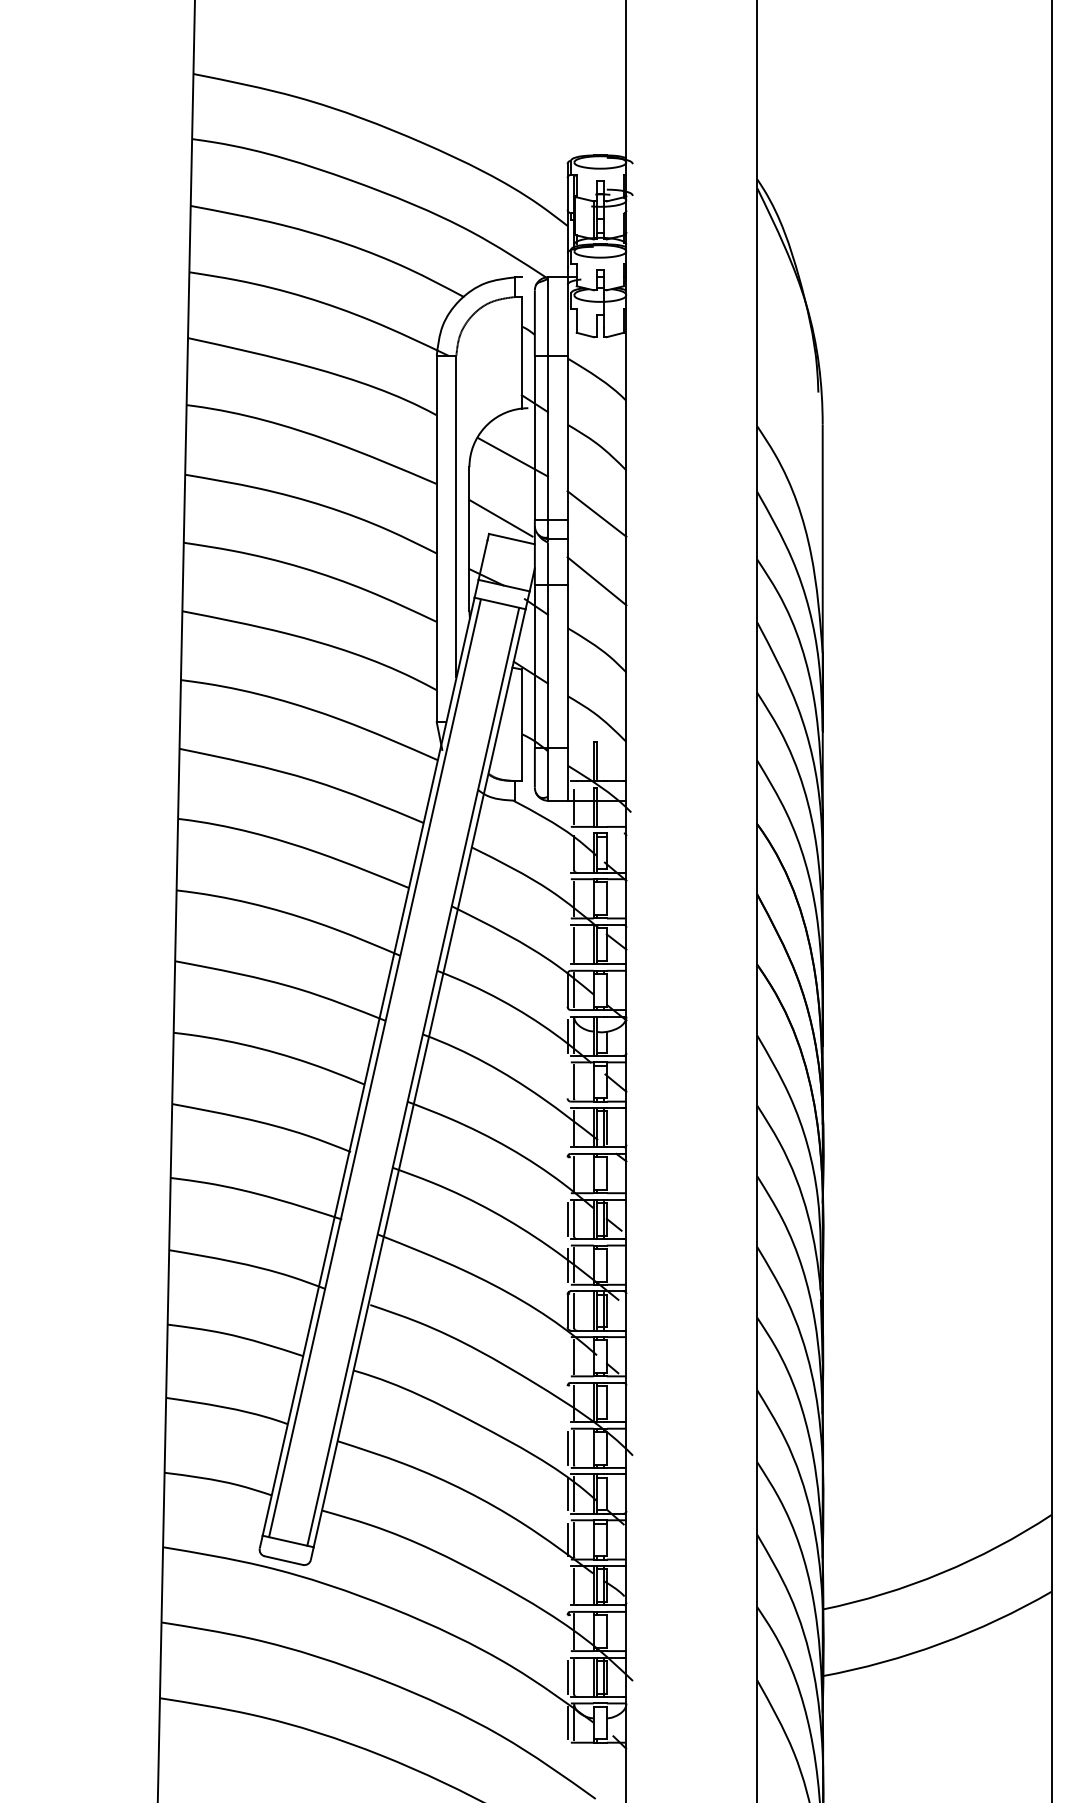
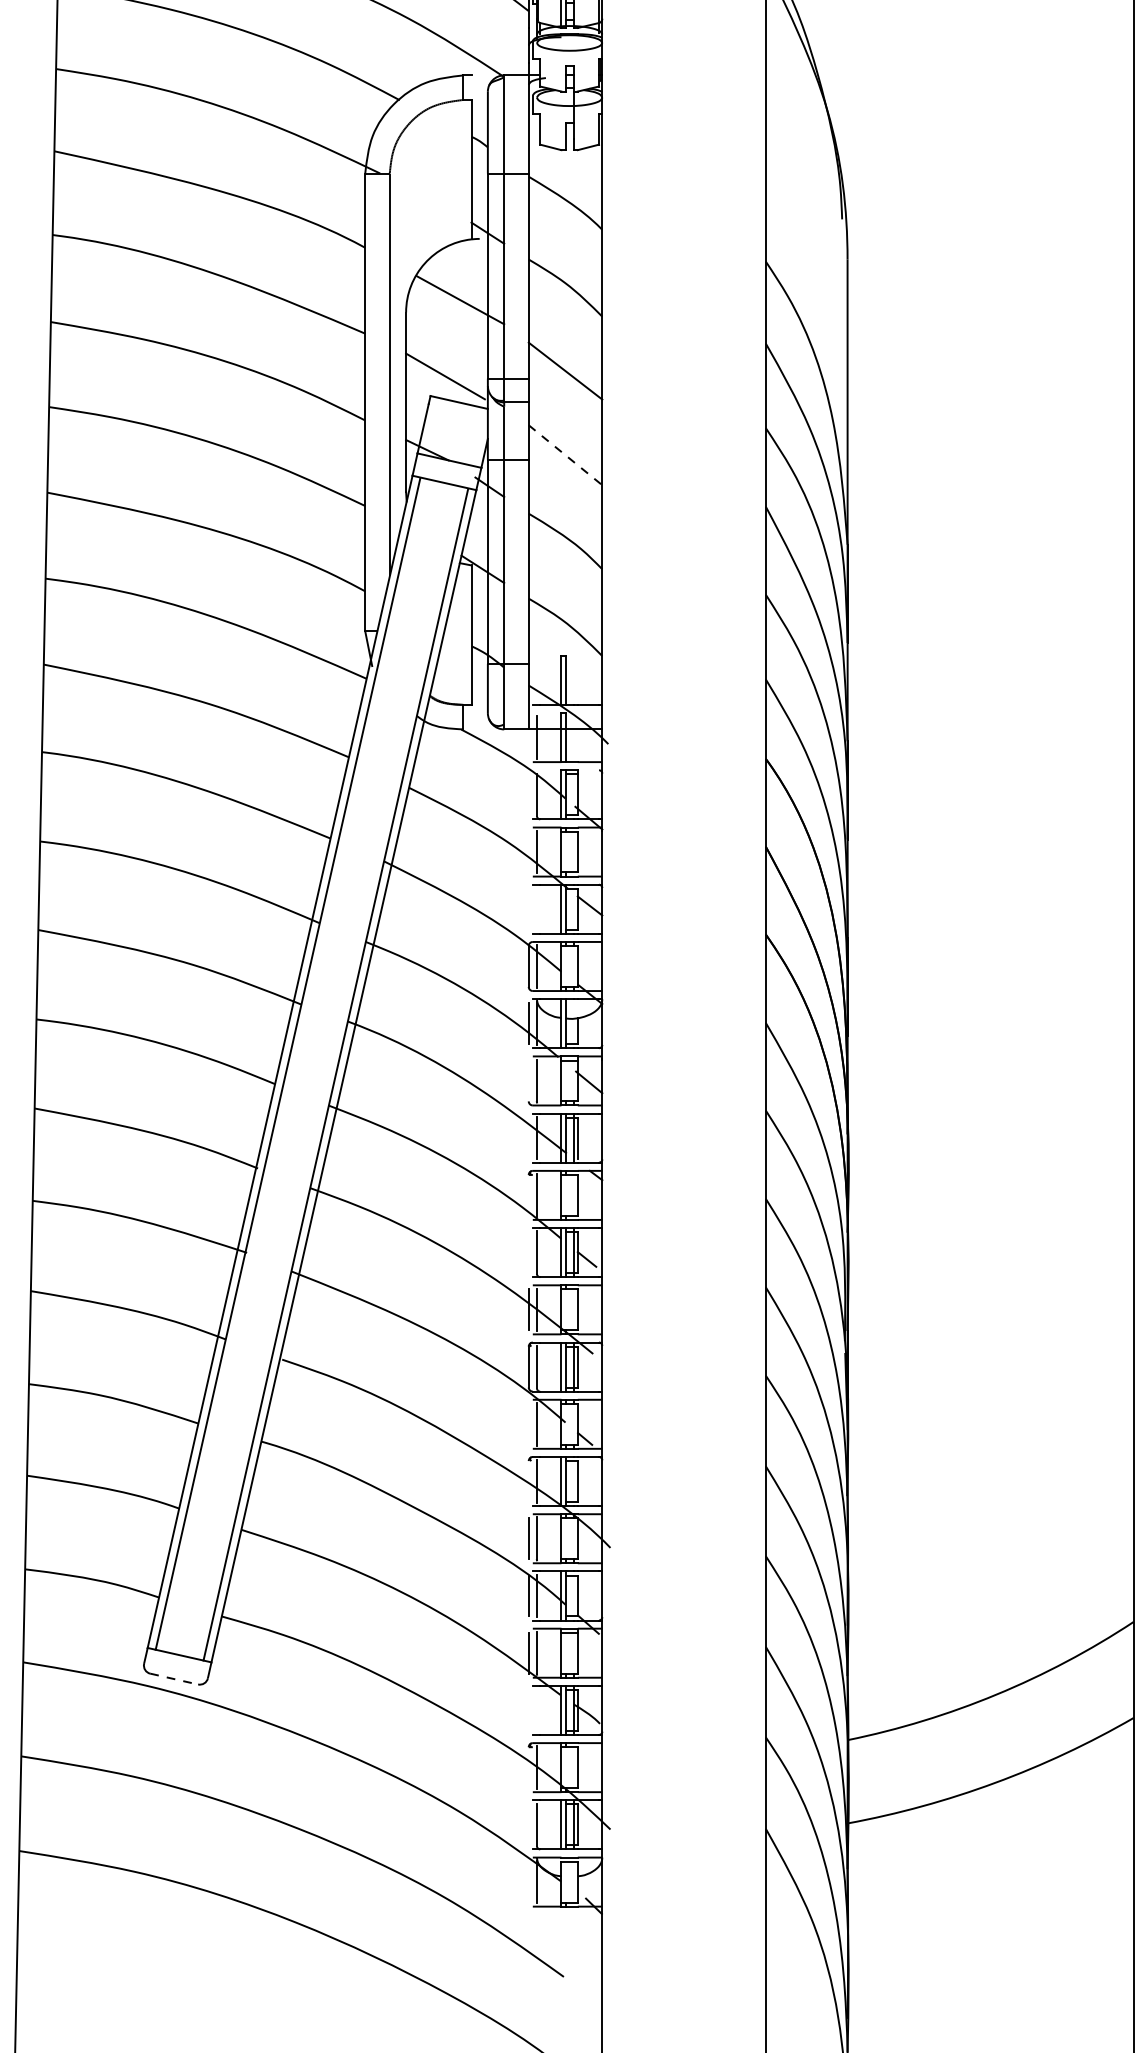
line: (597, 581) -> (566, 455), solid -> dashed
line: (574, 944) -> (537, 909), removed
line: (567, 1219) -> (528, 1252), removed
line: (283, 1560) -> (173, 1678), solid -> dashed
line: (574, 1585) -> (537, 1710), removed
line: (567, 1676) -> (528, 1823), removed
line: (567, 1722) -> (528, 1881), removed

